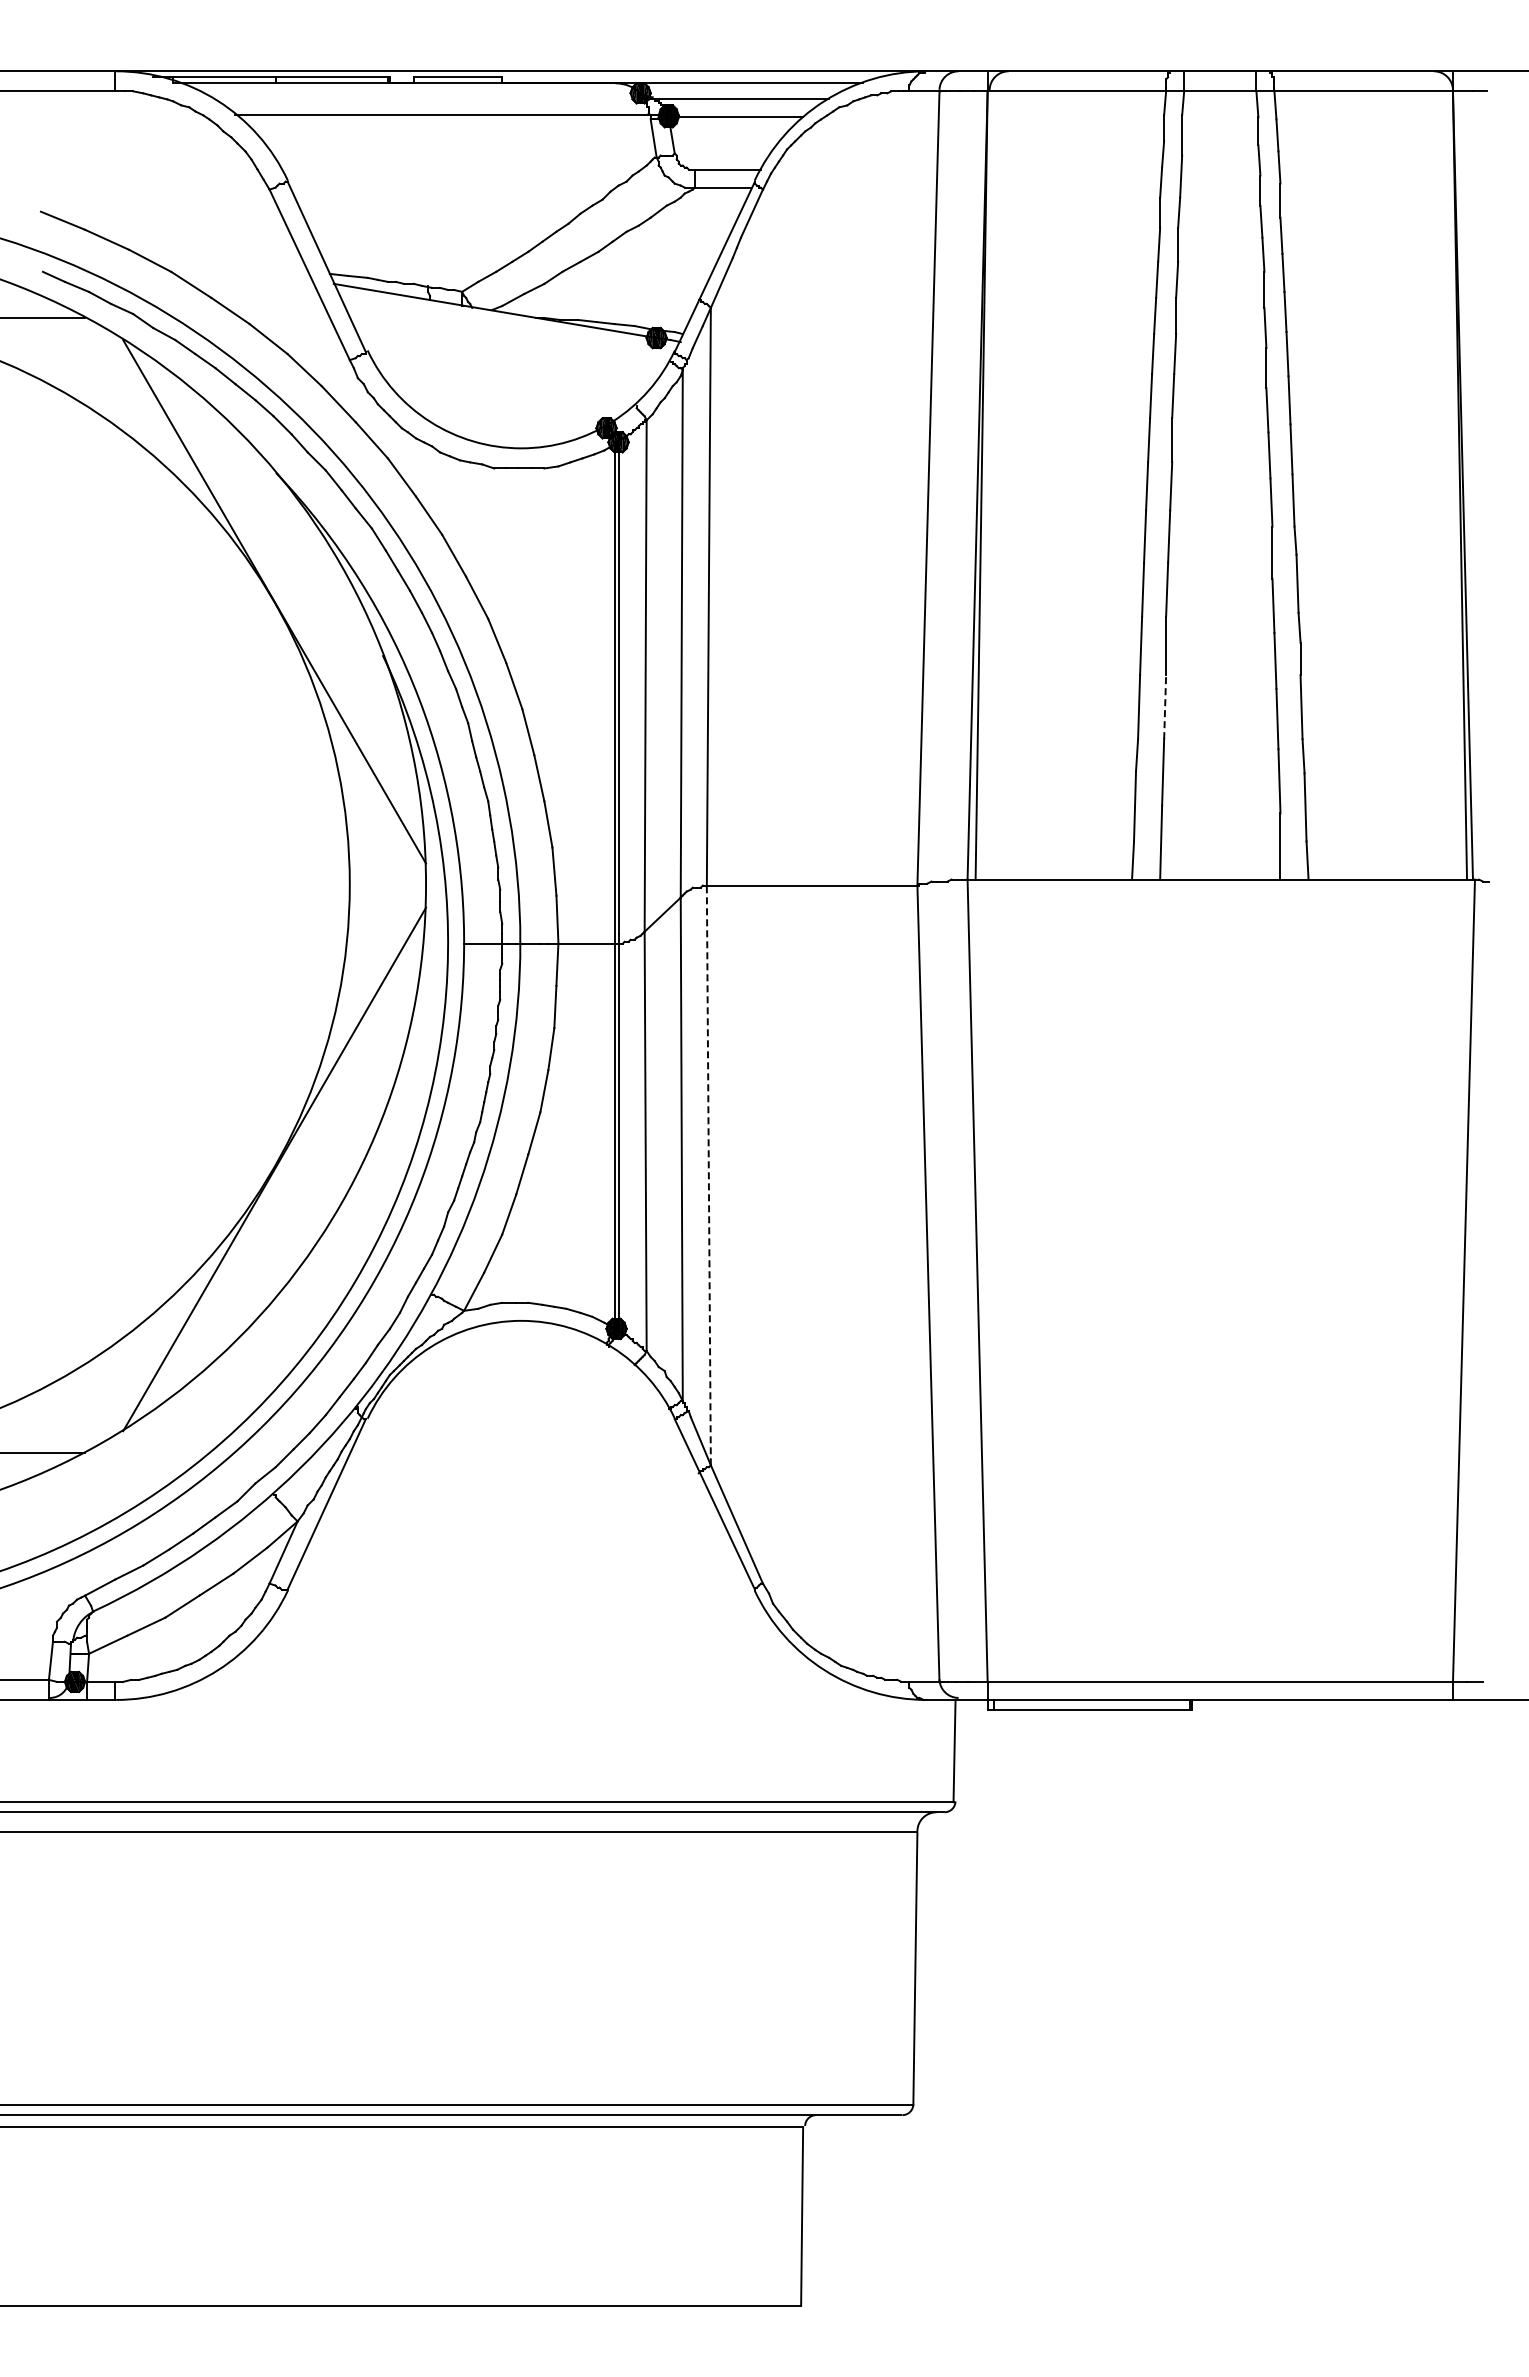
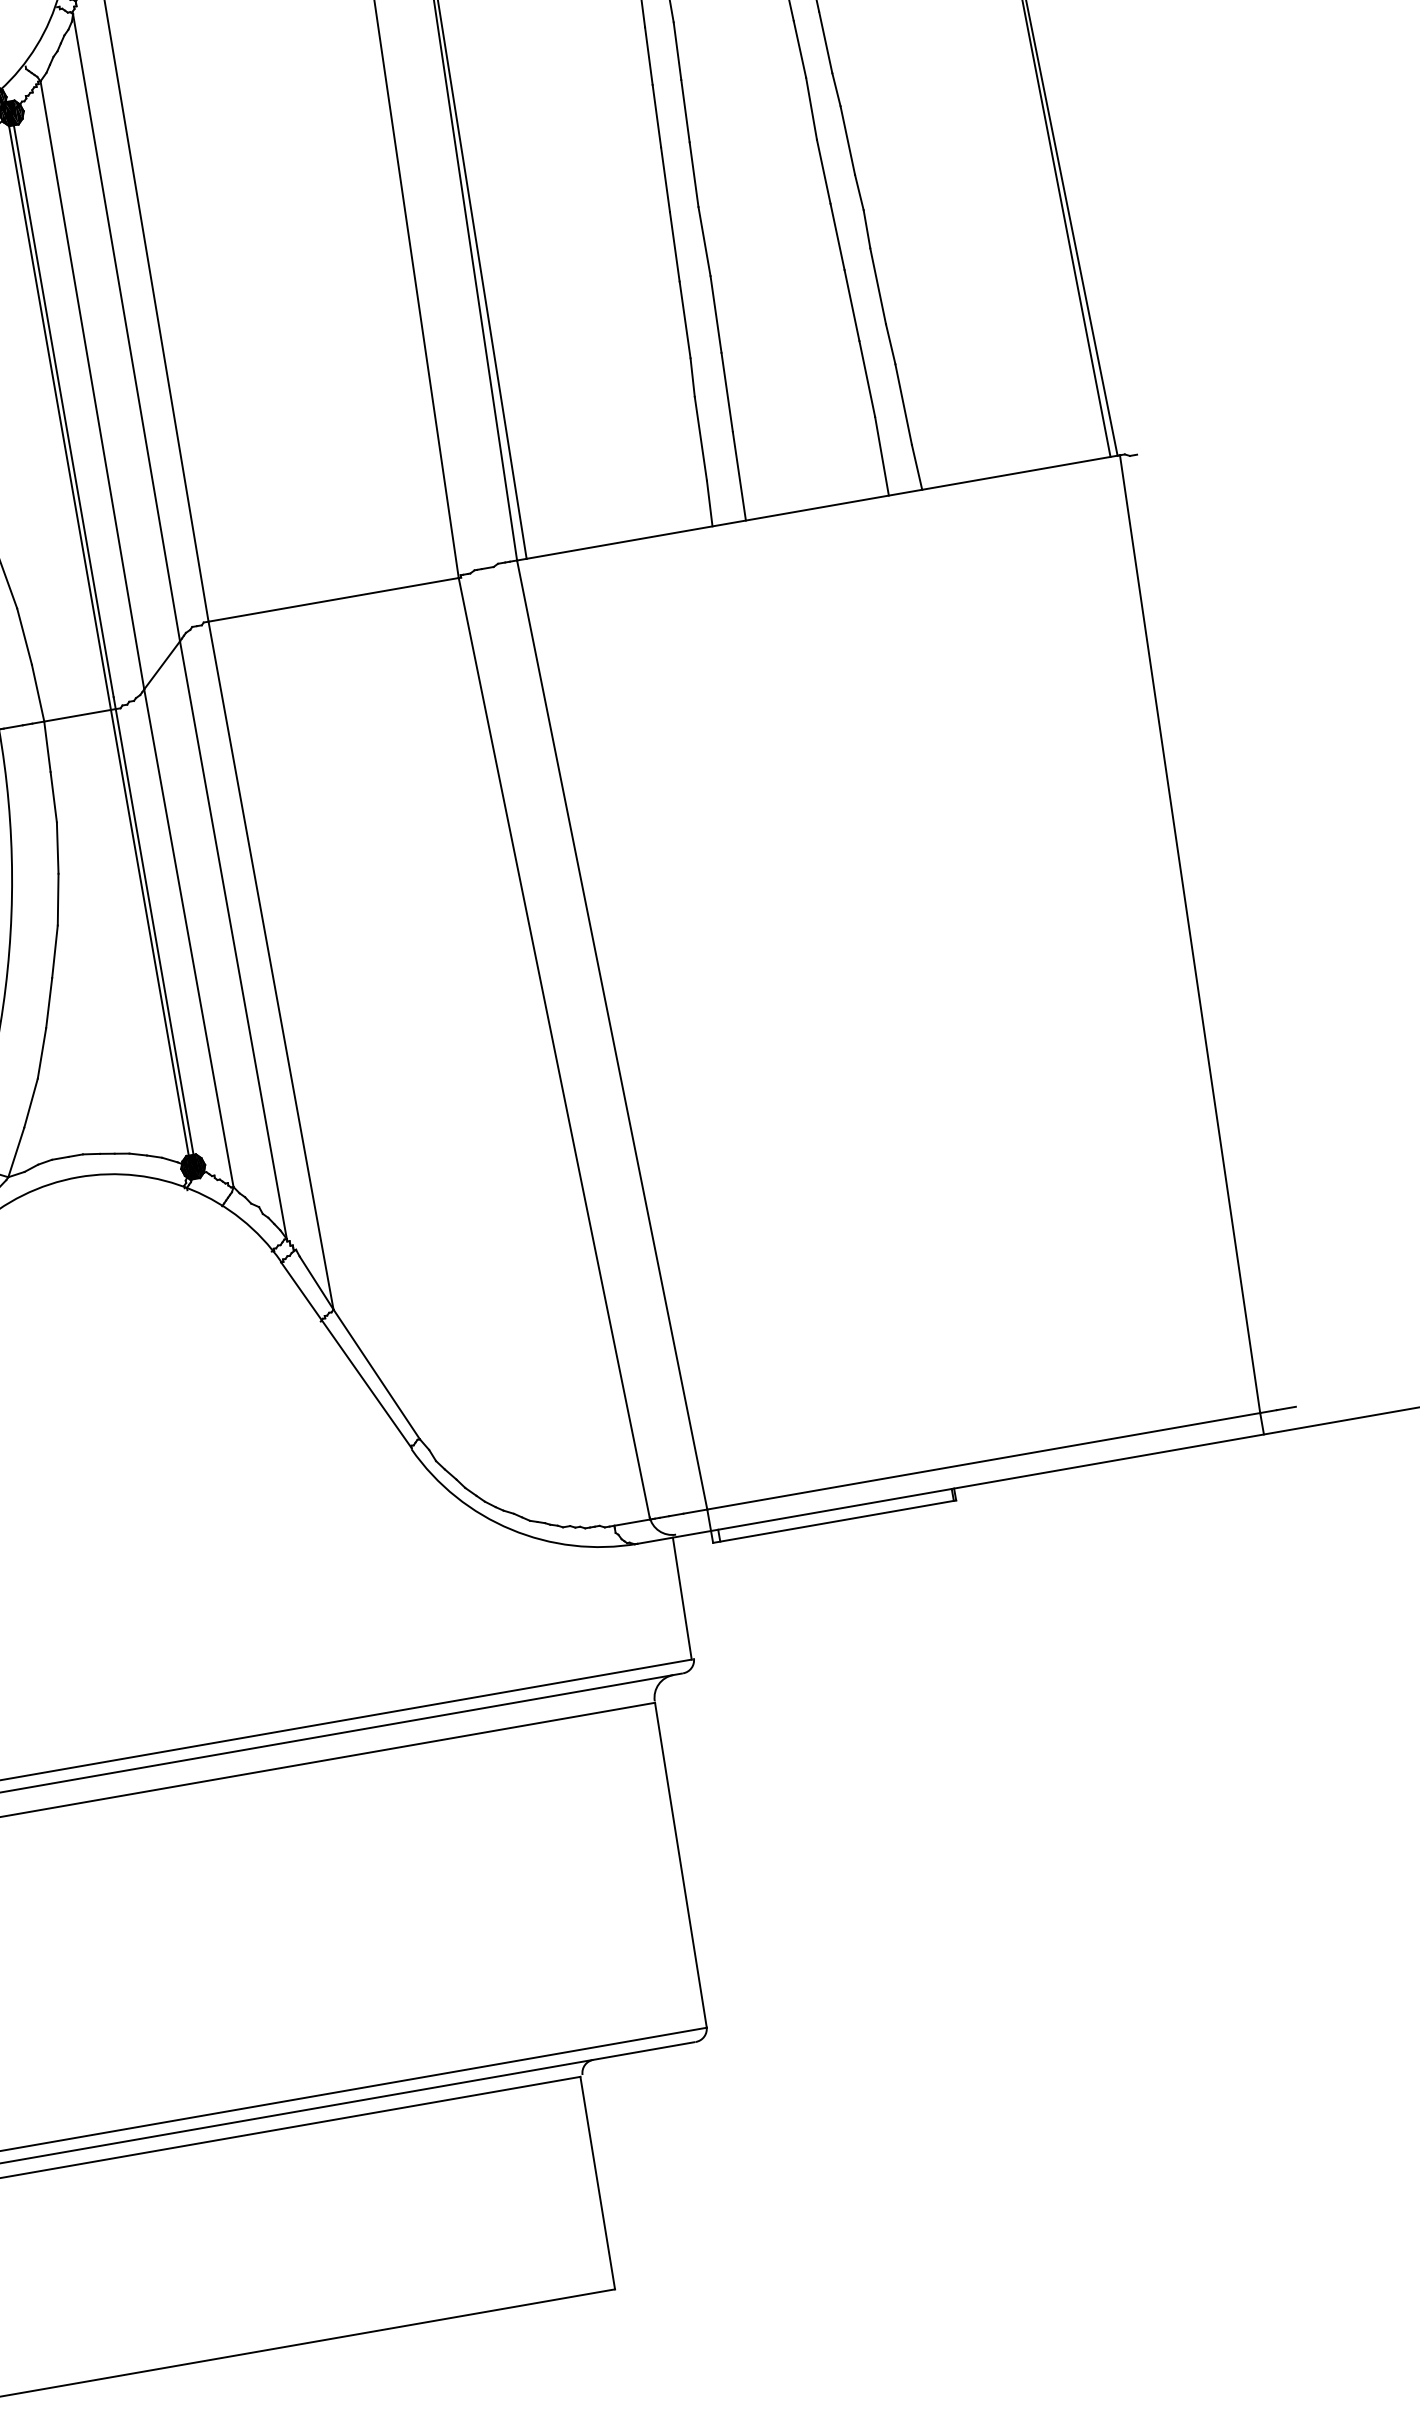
line: (1165, 706) -> (716, 313), dashed -> solid
line: (708, 1175) -> (270, 965), dashed -> solid

